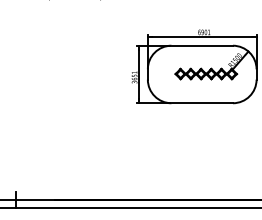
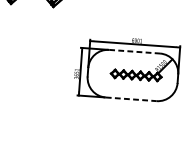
line: (202, 45) -> (134, 51), solid -> dashed
line: (202, 103) -> (131, 99), solid -> dashed

